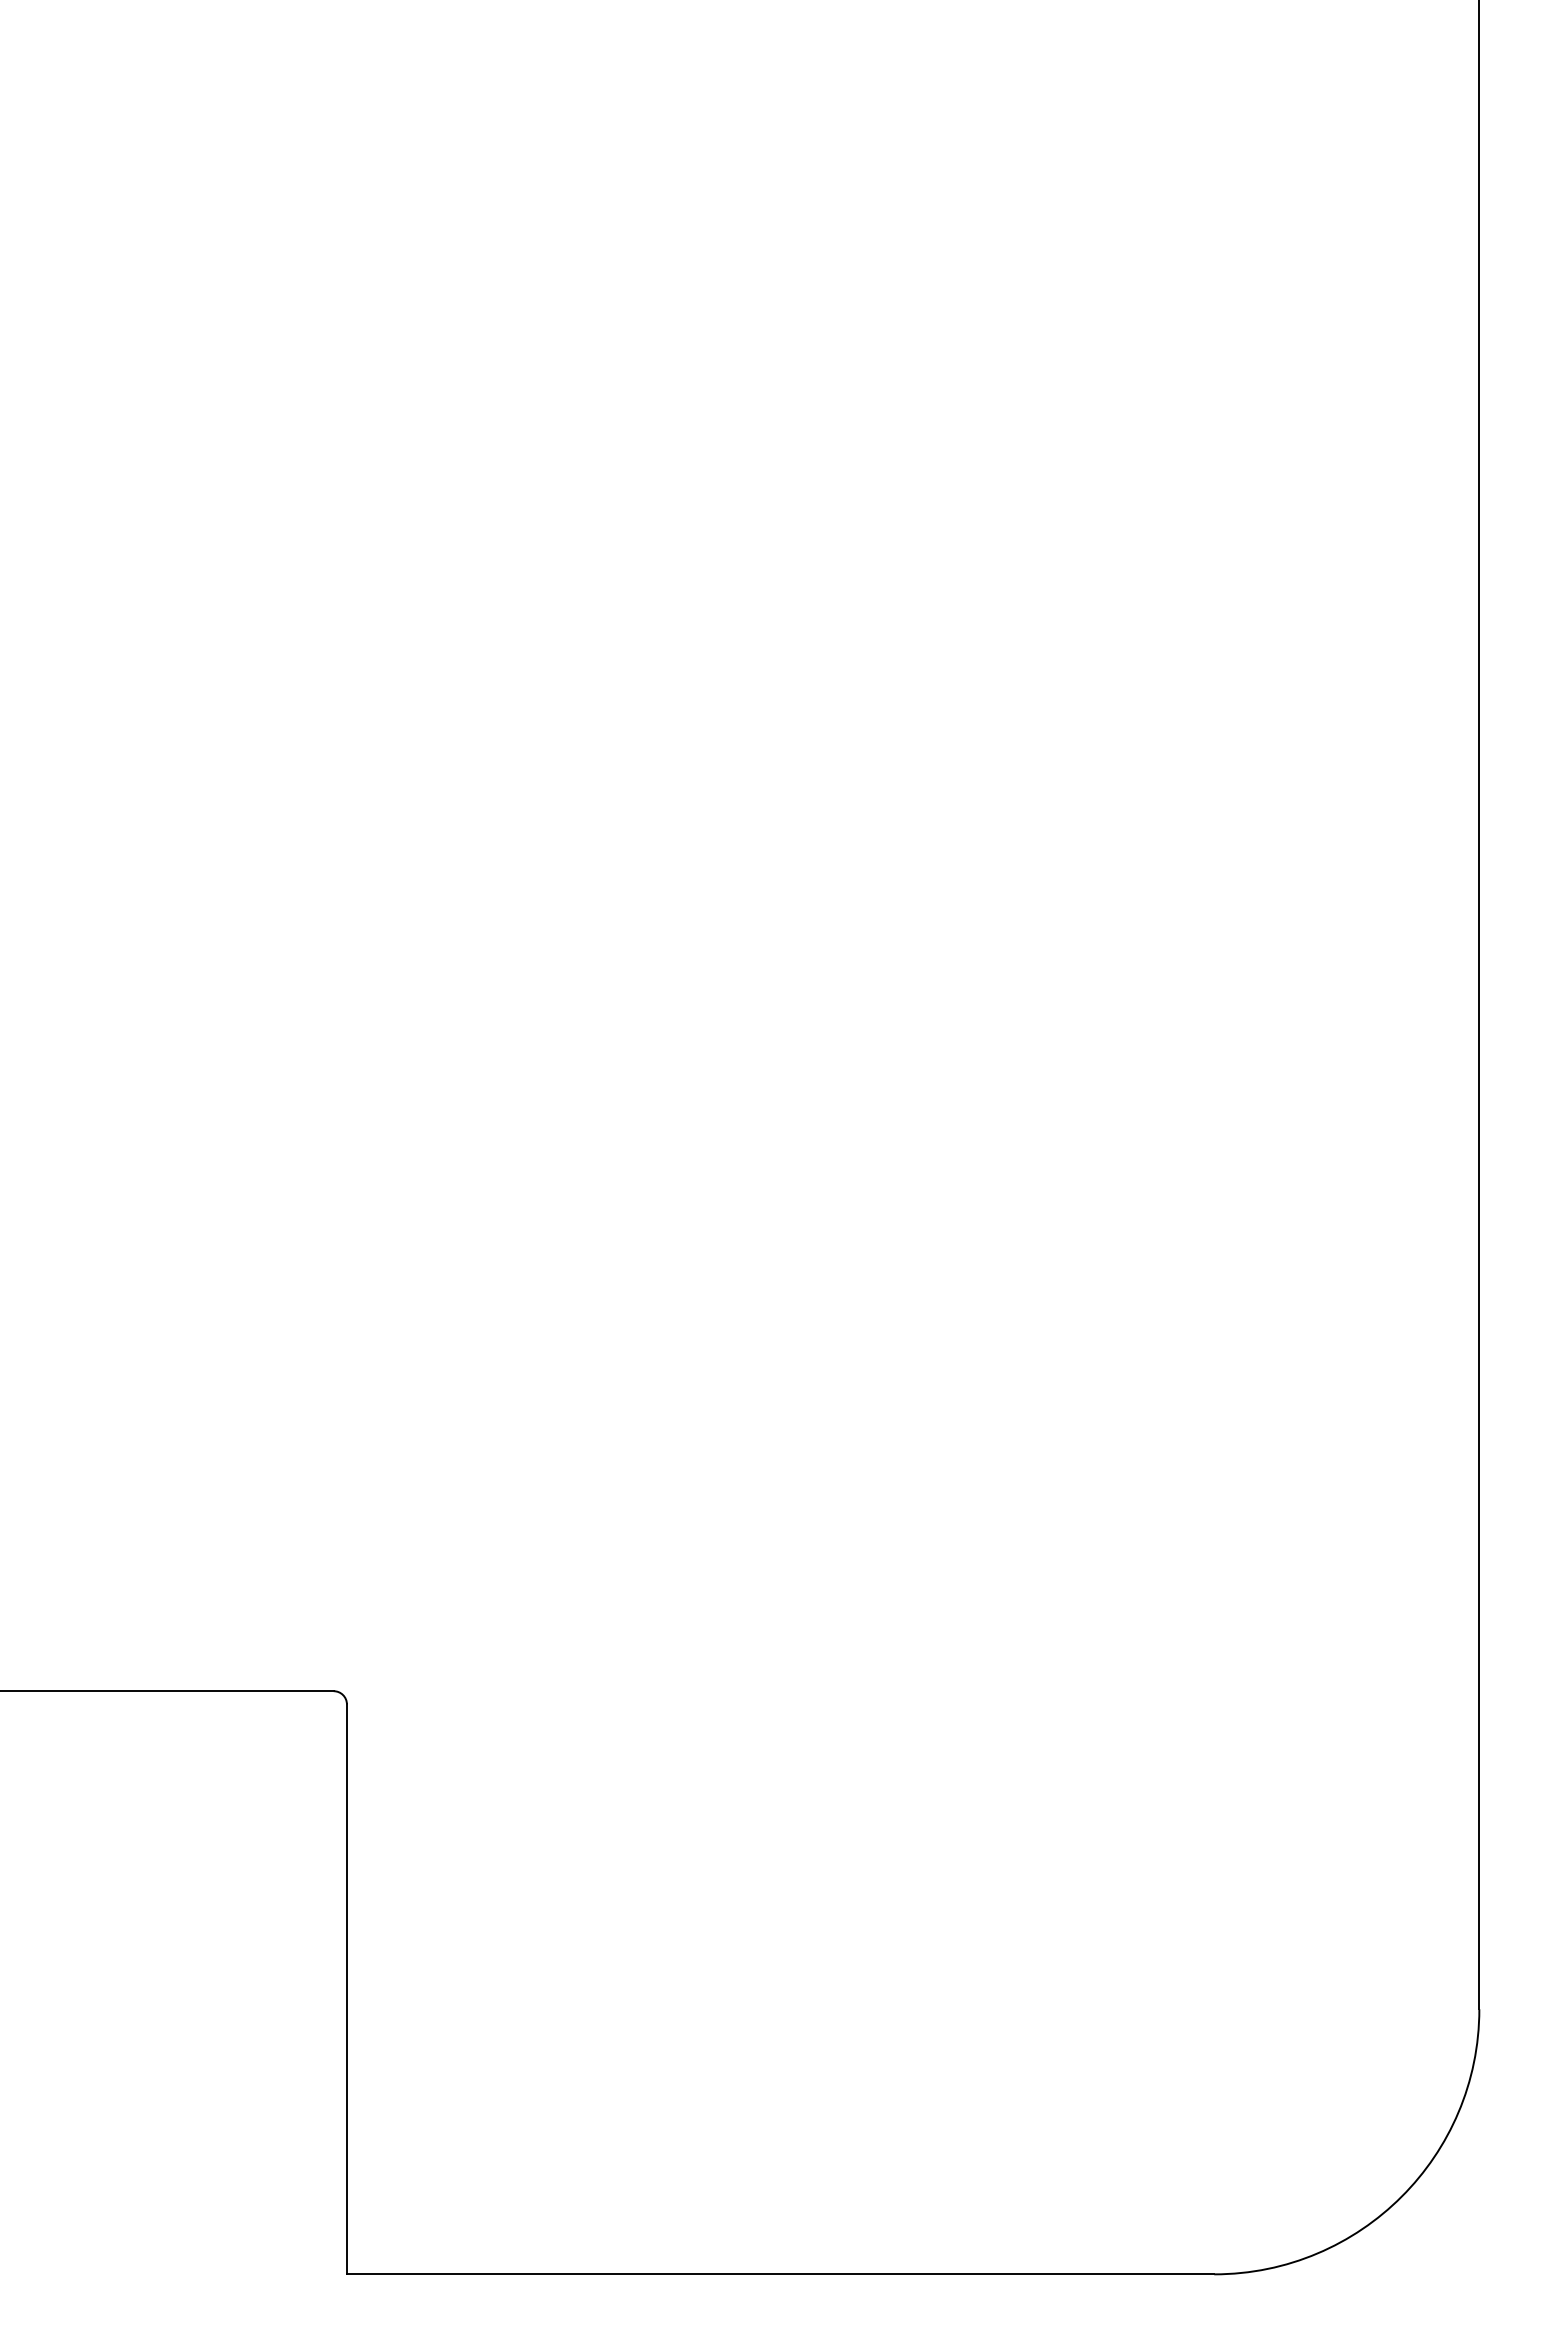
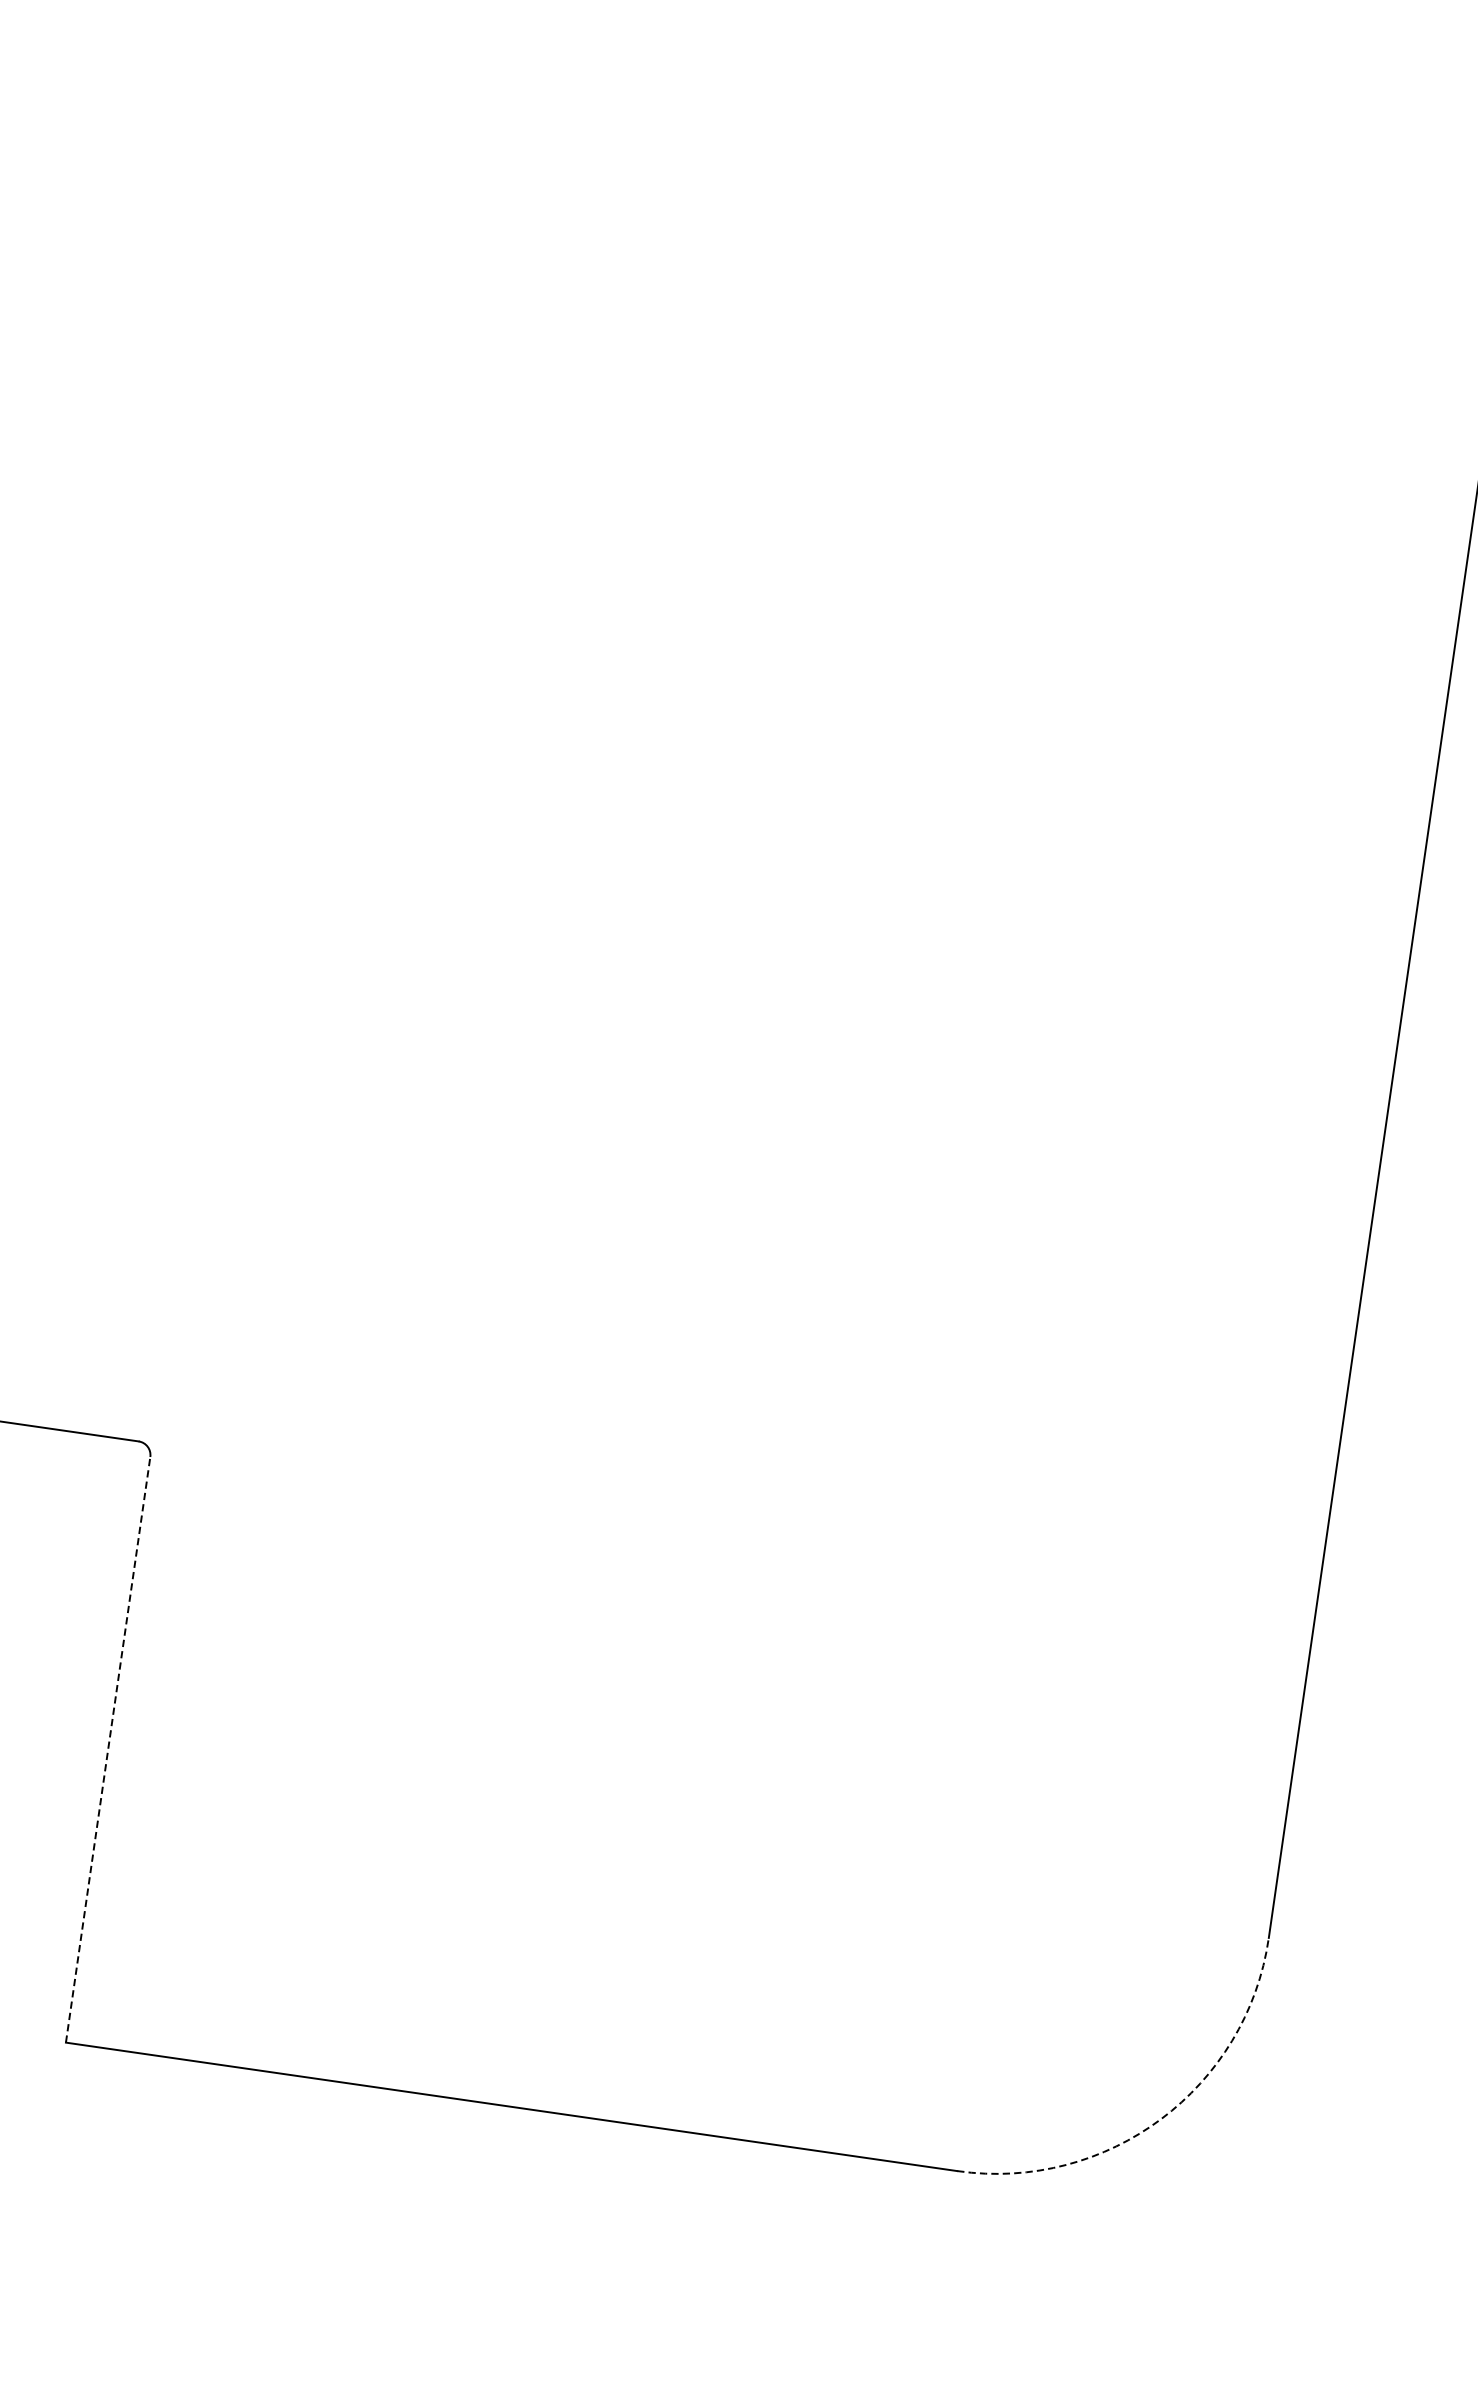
line: (346, 1989) -> (107, 1749), solid -> dashed
arc: (1401, 2196) -> (1161, 2118), solid -> dashed

